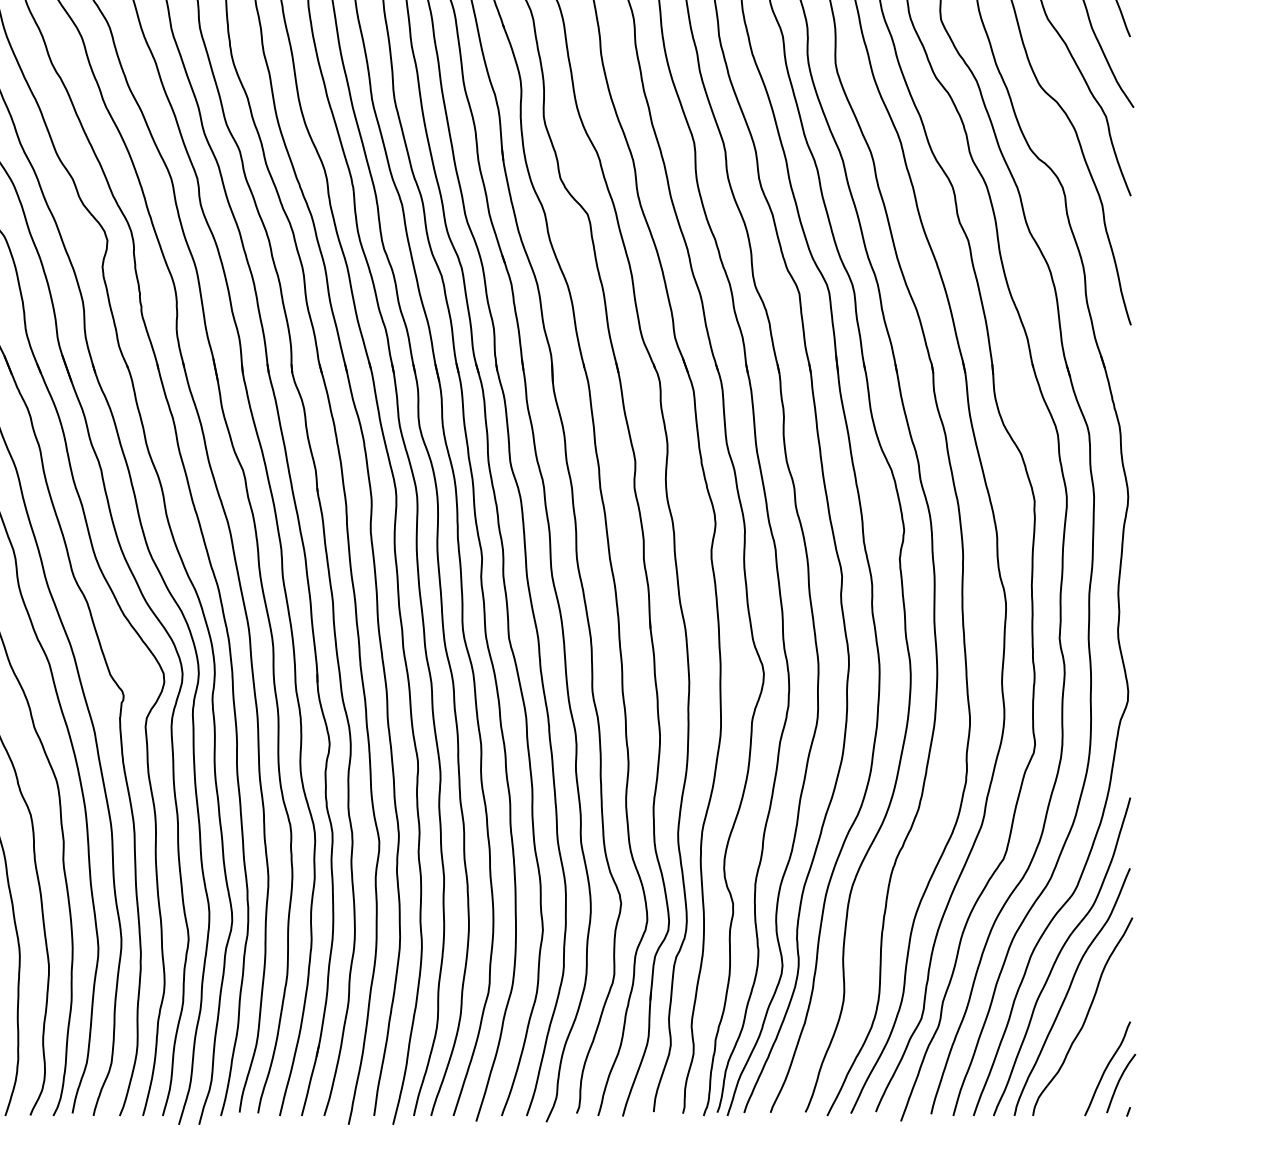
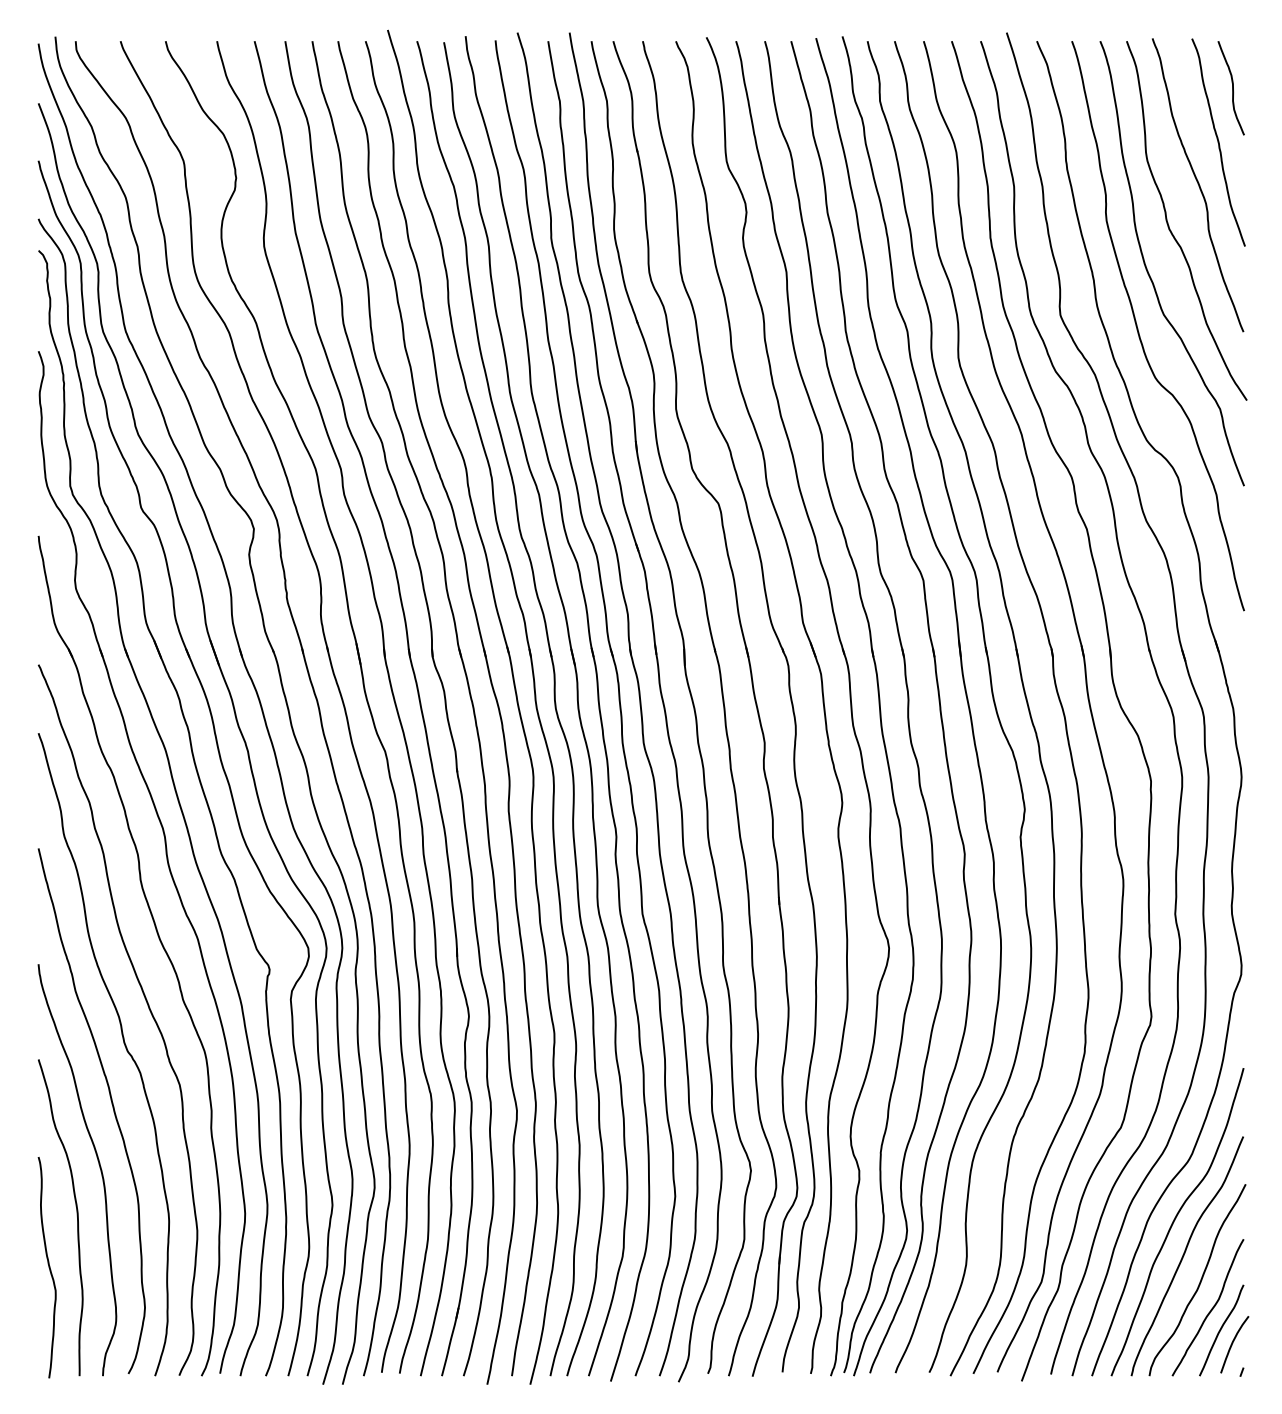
curve: (1096, 1047) -> (1210, 1309), added

